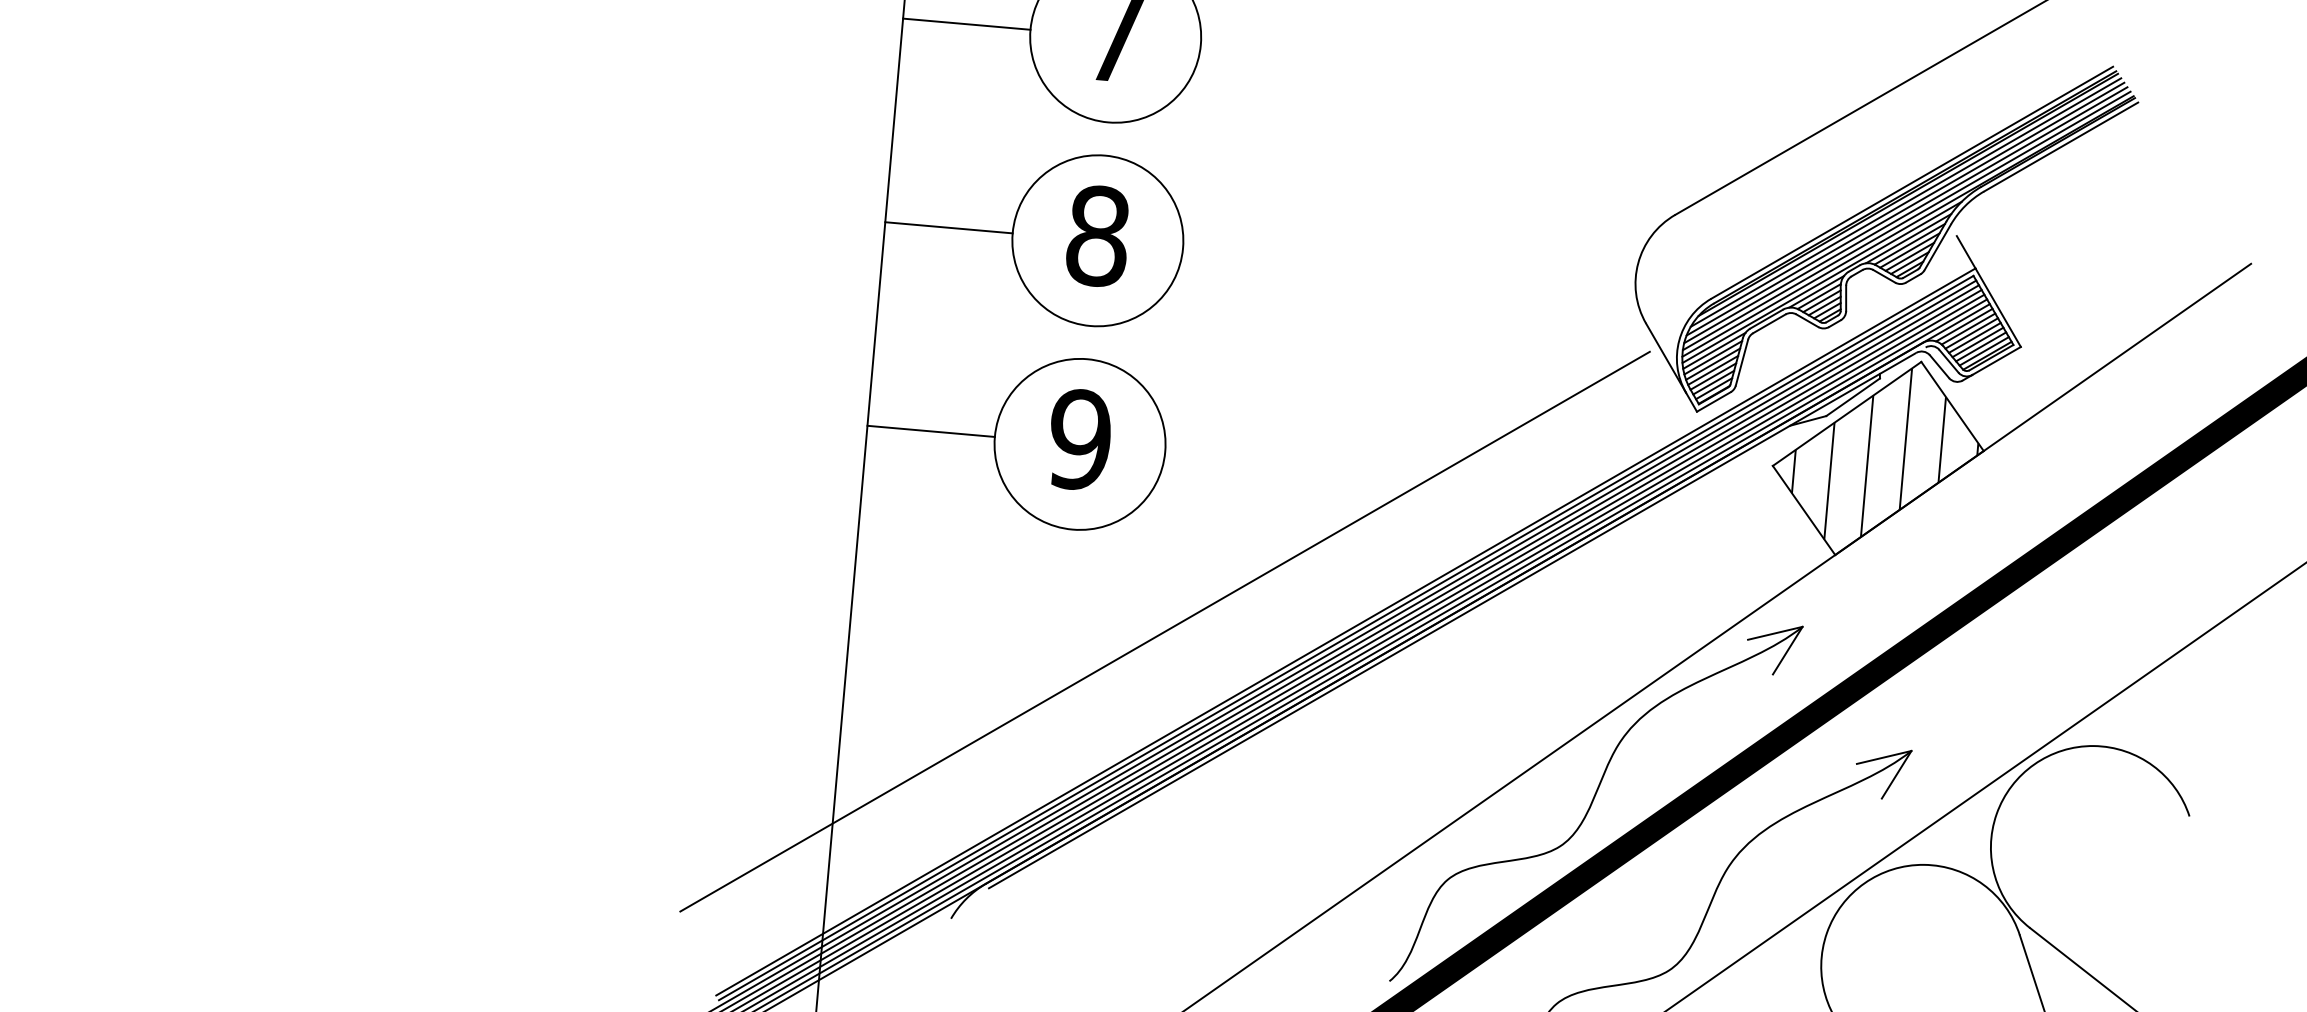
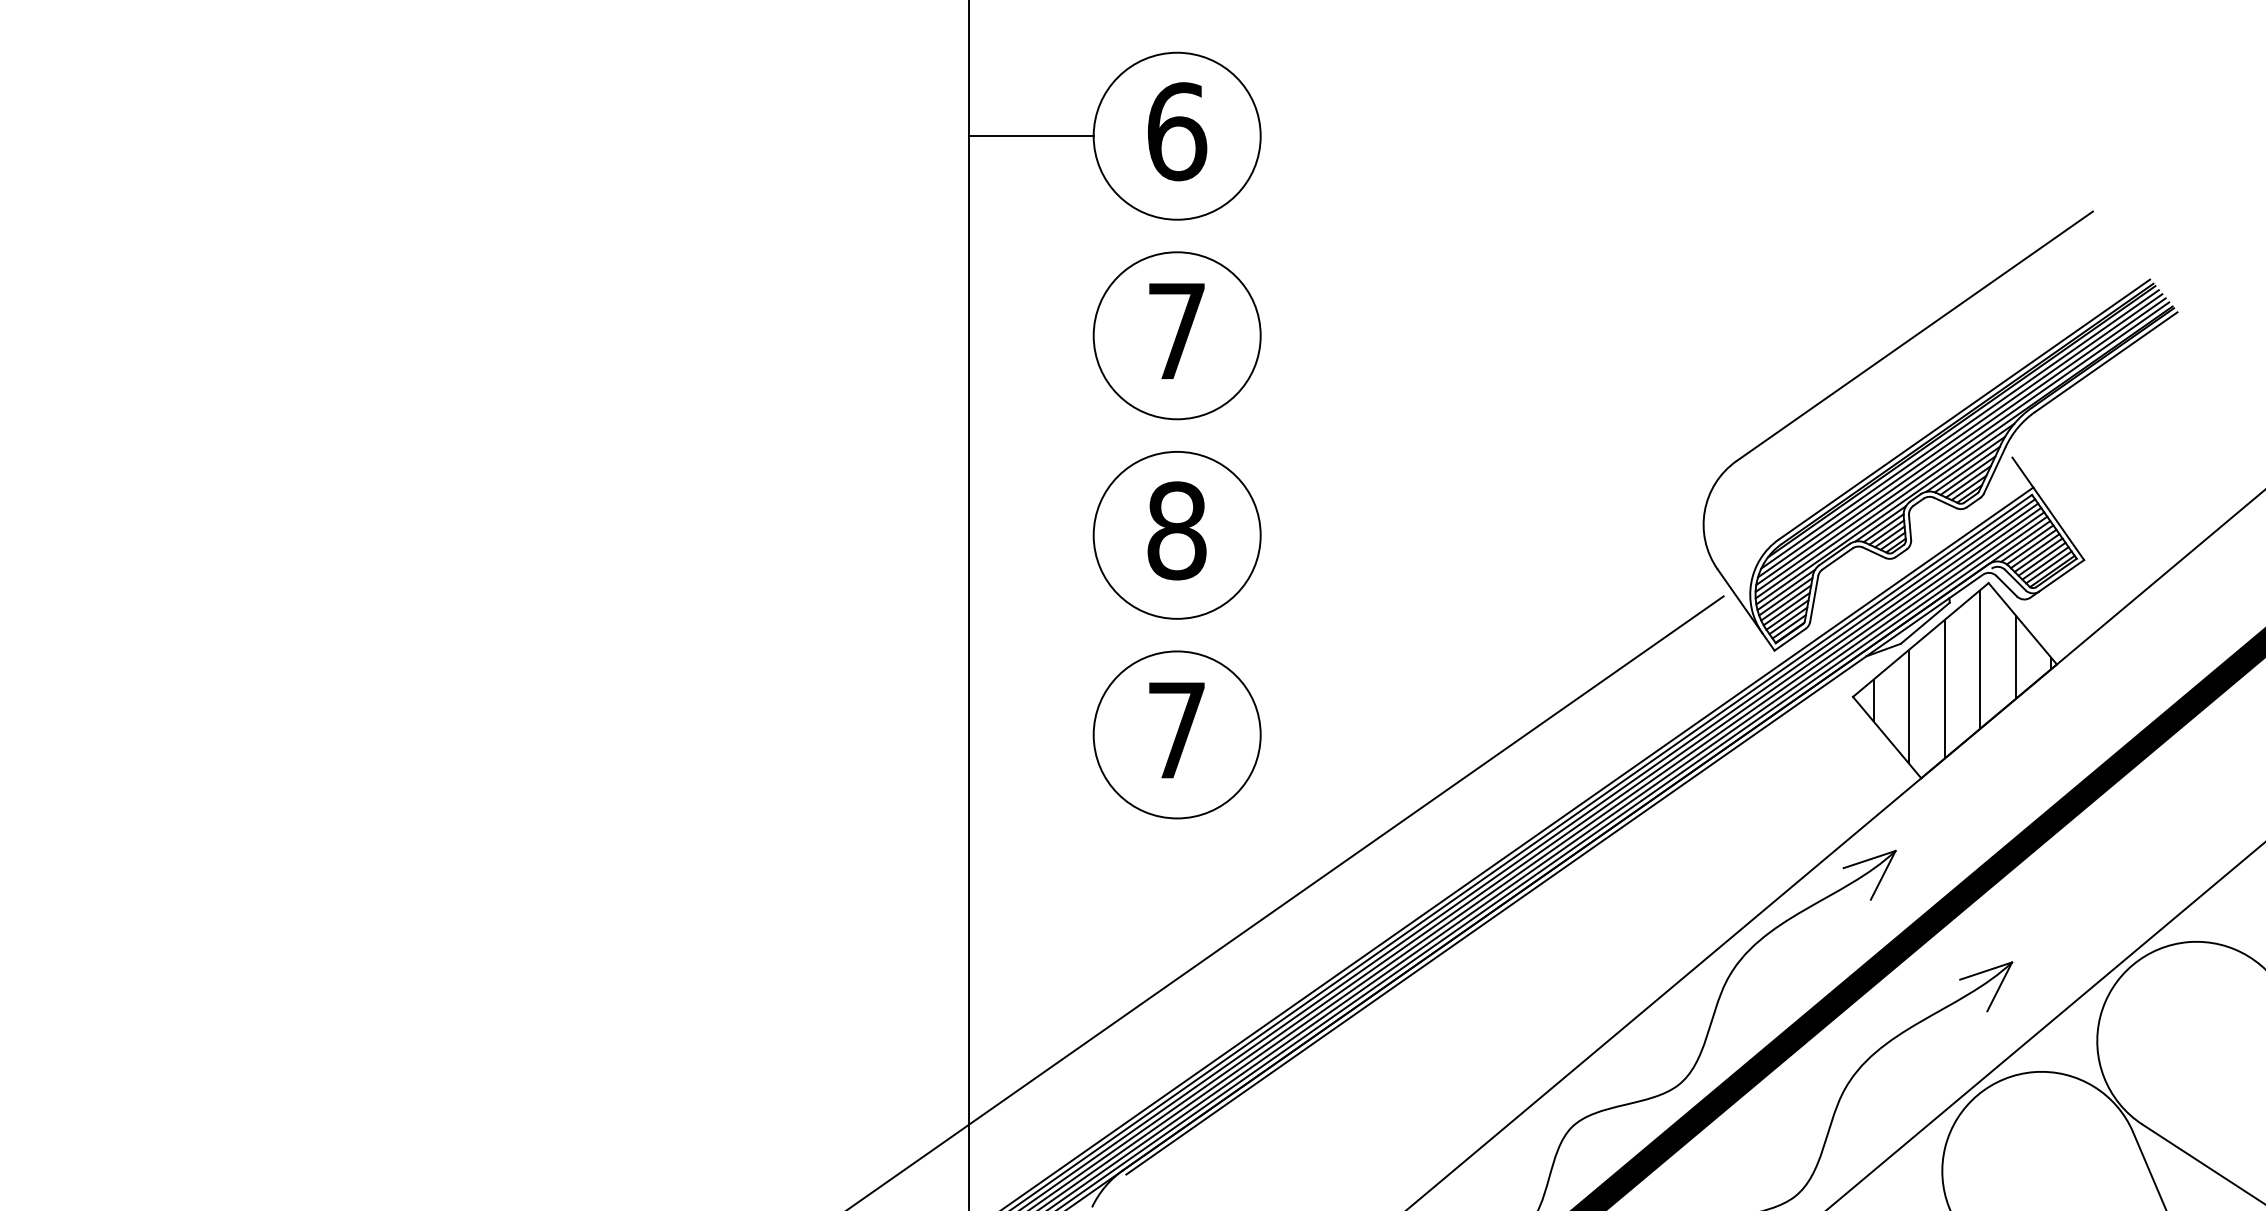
line: (966, 23) -> (1030, 335), removed
line: (948, 227) -> (1030, 535), removed
line: (930, 430) -> (1030, 734), removed
text: (1079, 439) -> (1176, 730), 9 -> 7

